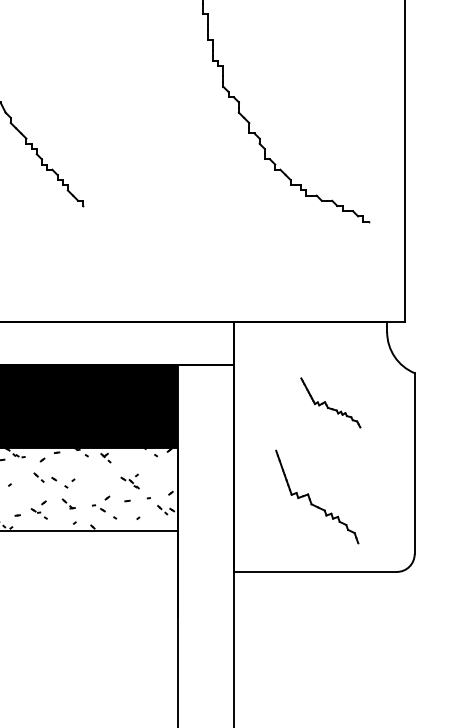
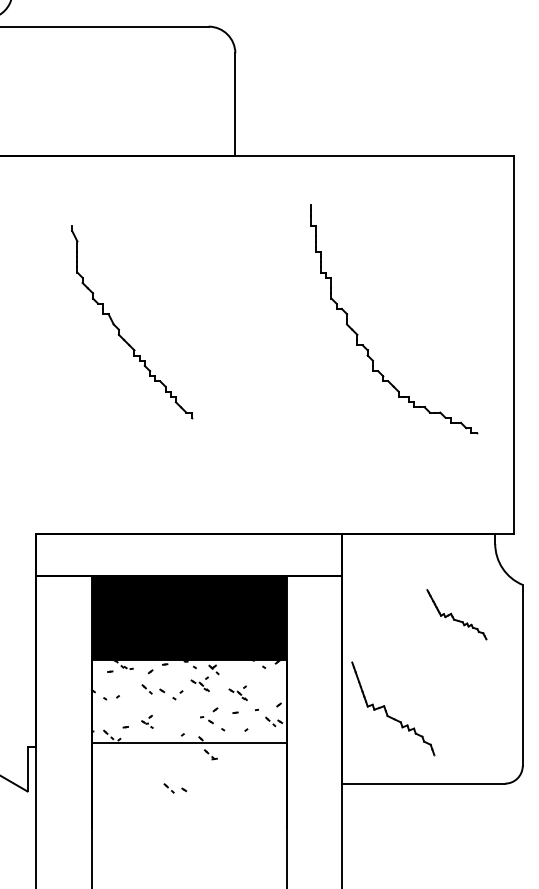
part: (330, 402) -> (456, 614), moved
part: (91, 472) -> (199, 684), added
part: (310, 497) -> (386, 709), moved
part: (68, 503) -> (210, 754), moved
part: (39, 509) -> (147, 721), size x0.7
part: (67, 576) -> (175, 788), added

